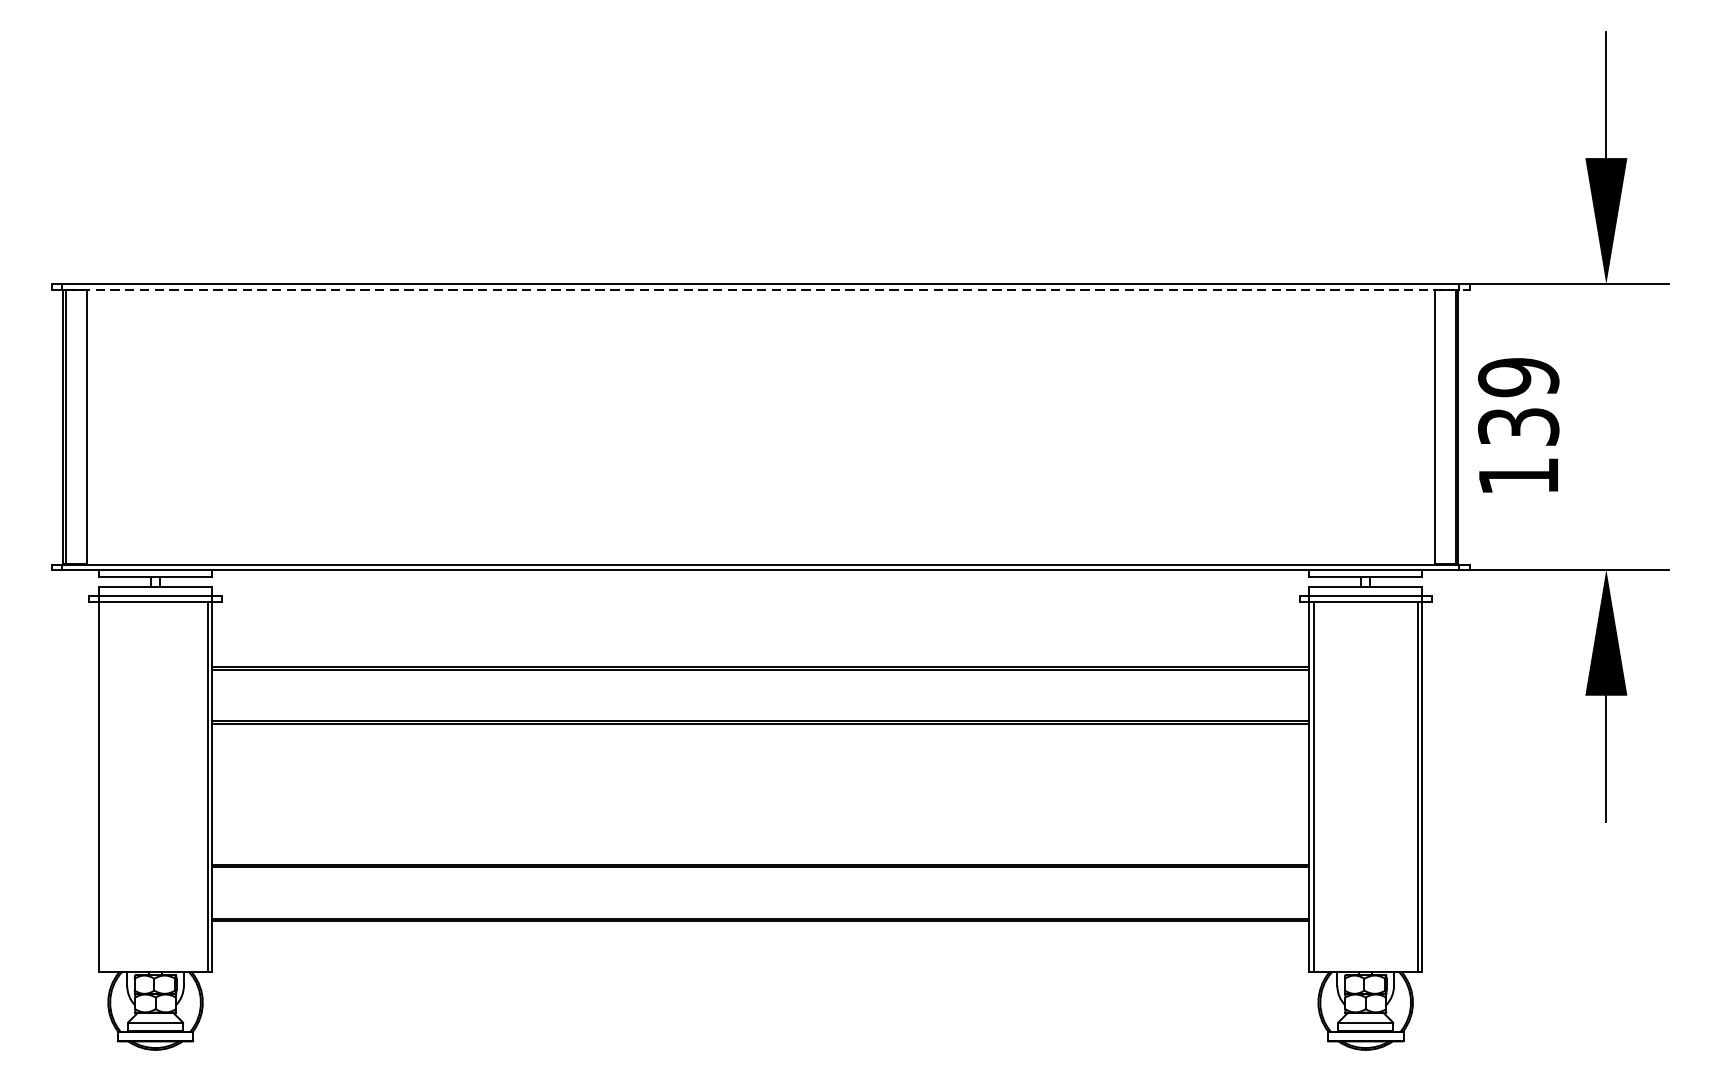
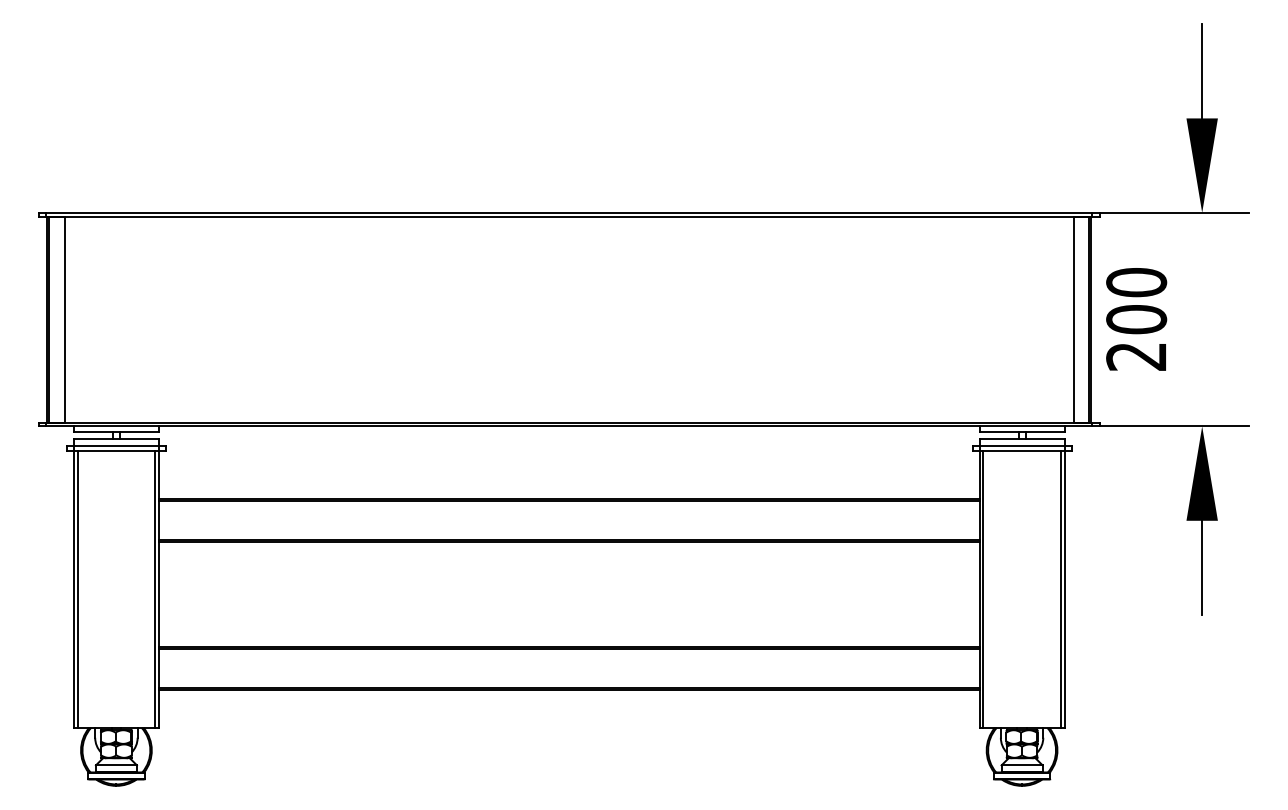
line: (760, 290) -> (569, 217), dashed -> solid
text: (1518, 426) -> (1136, 319), 139 -> 200
line: (103, 786) -> (77, 588), added

